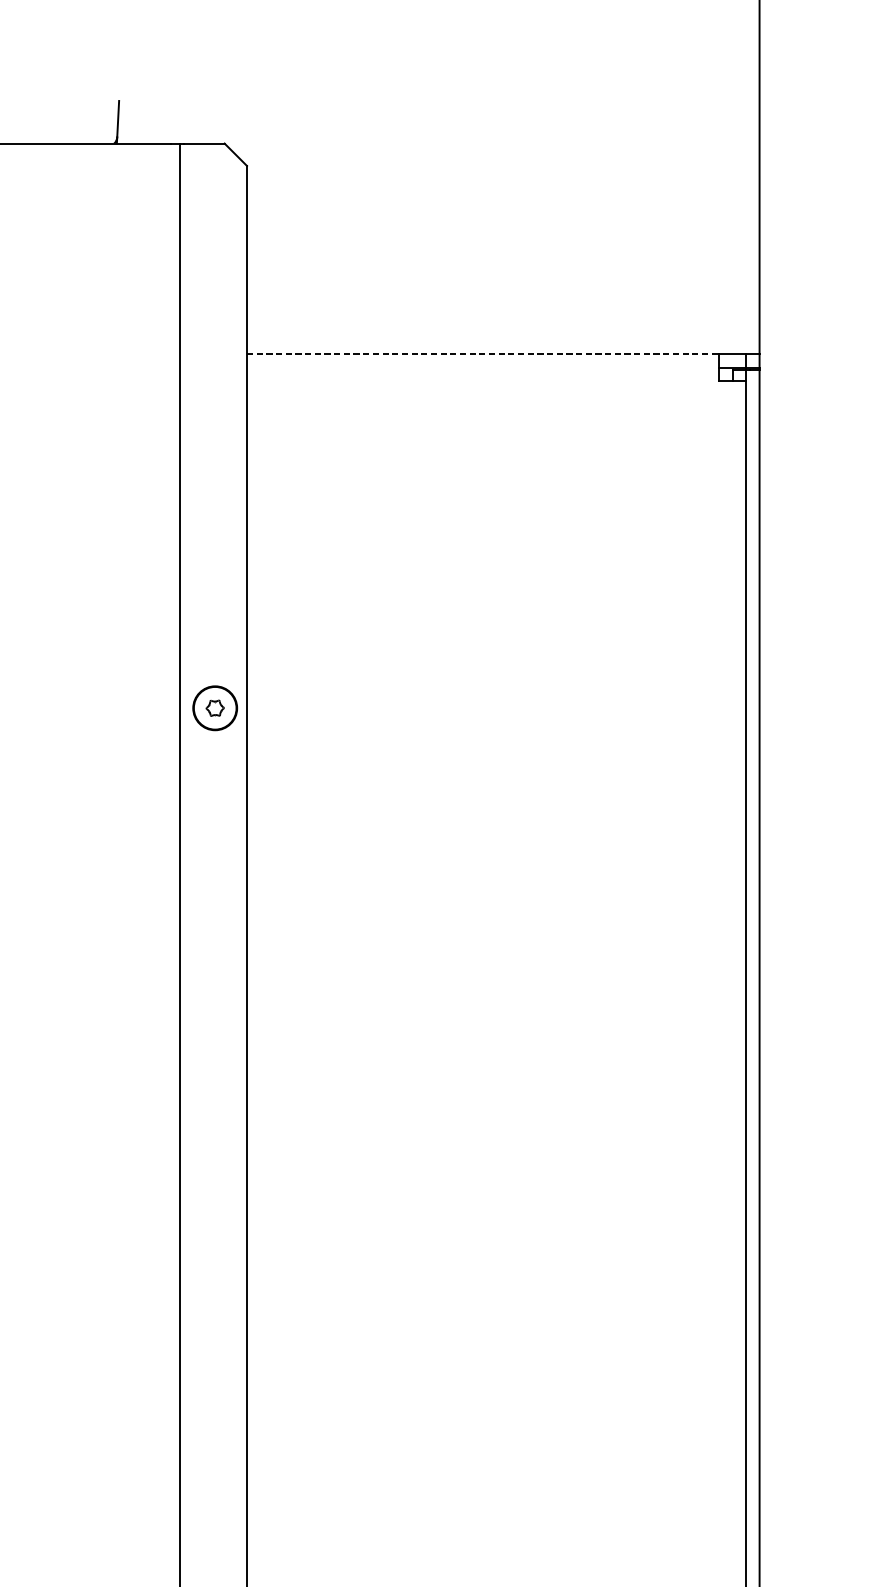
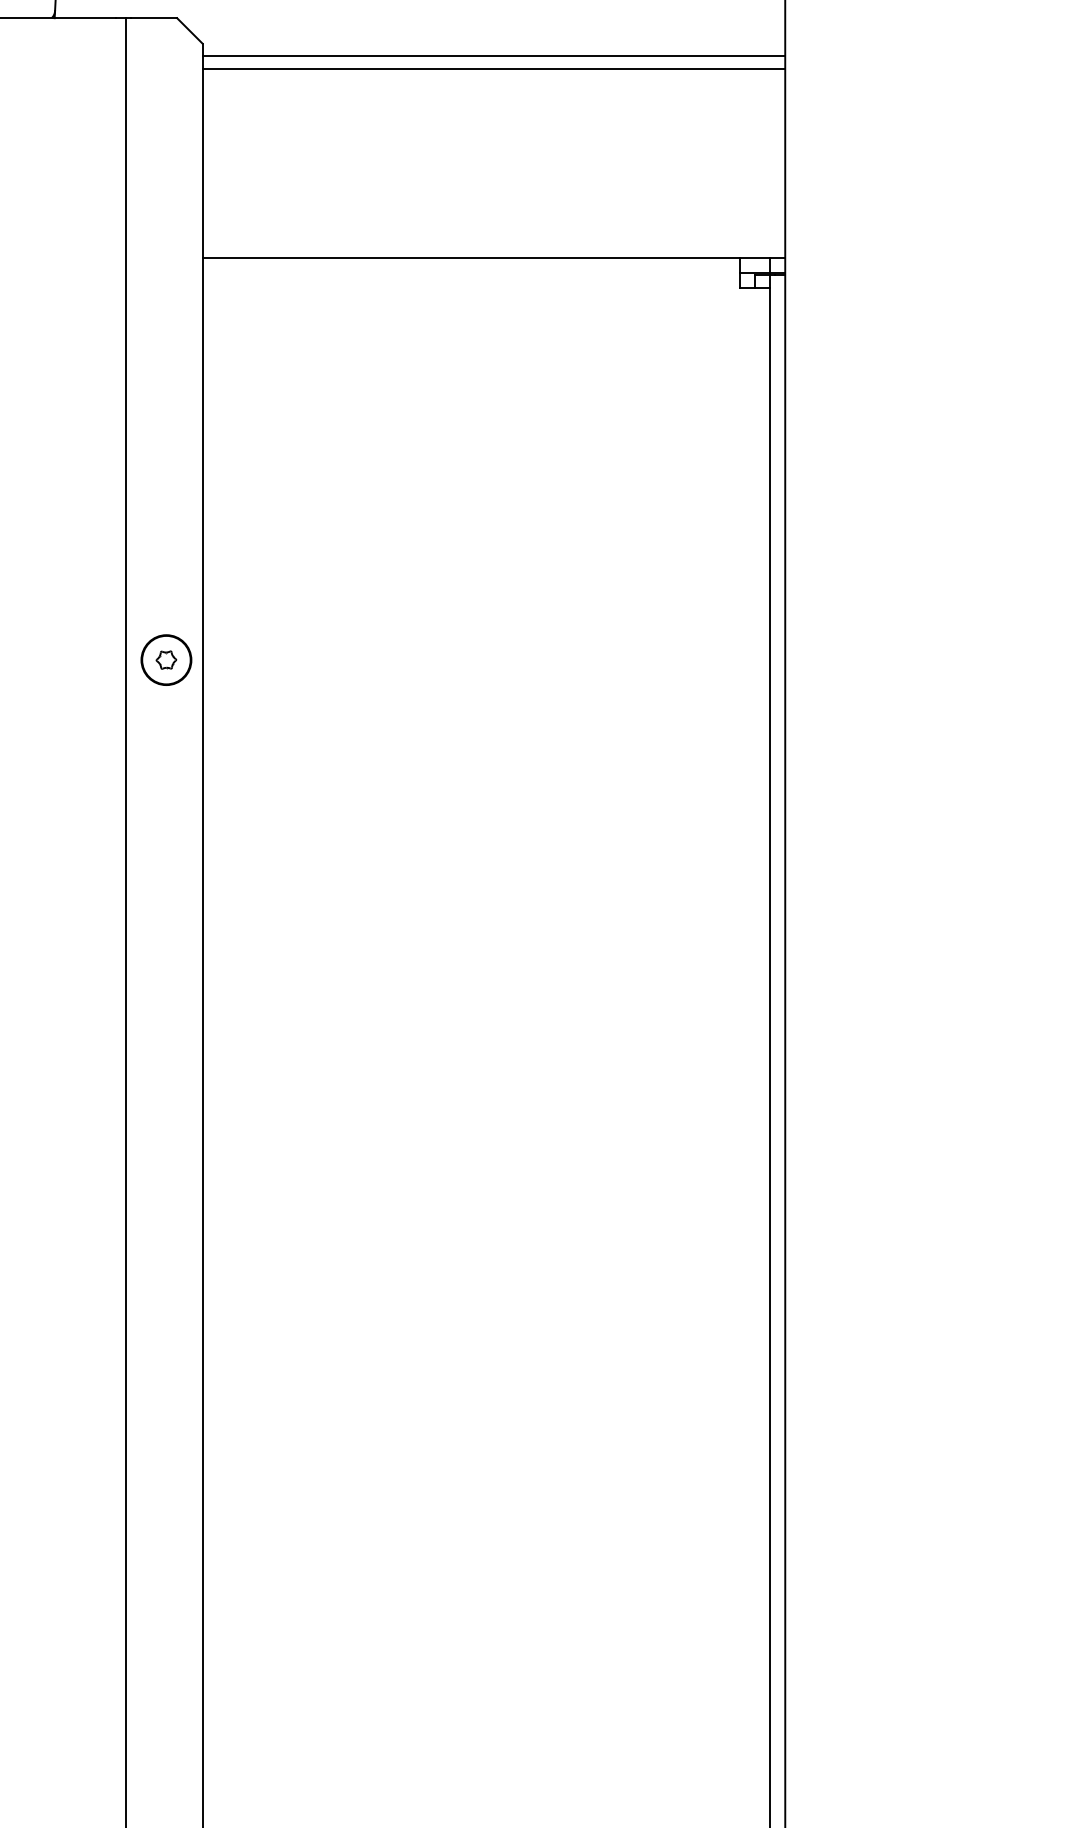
line: (502, 176) -> (493, 55), added
line: (502, 188) -> (493, 69), added
line: (483, 354) -> (471, 257), dashed -> solid

